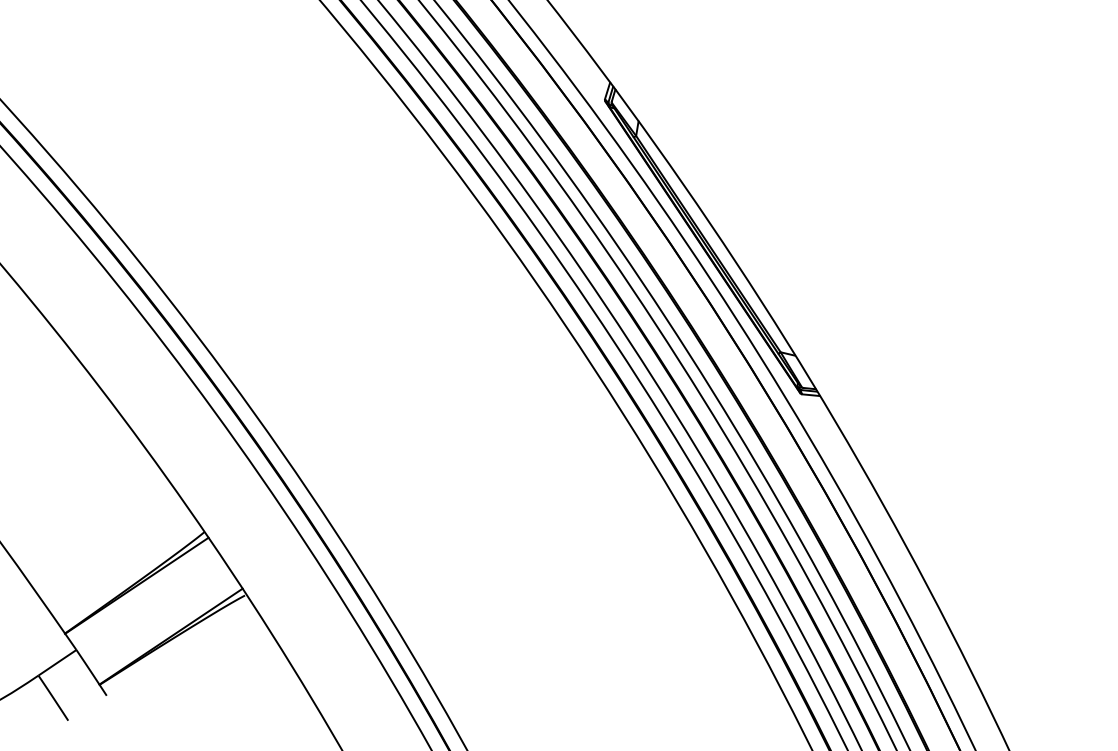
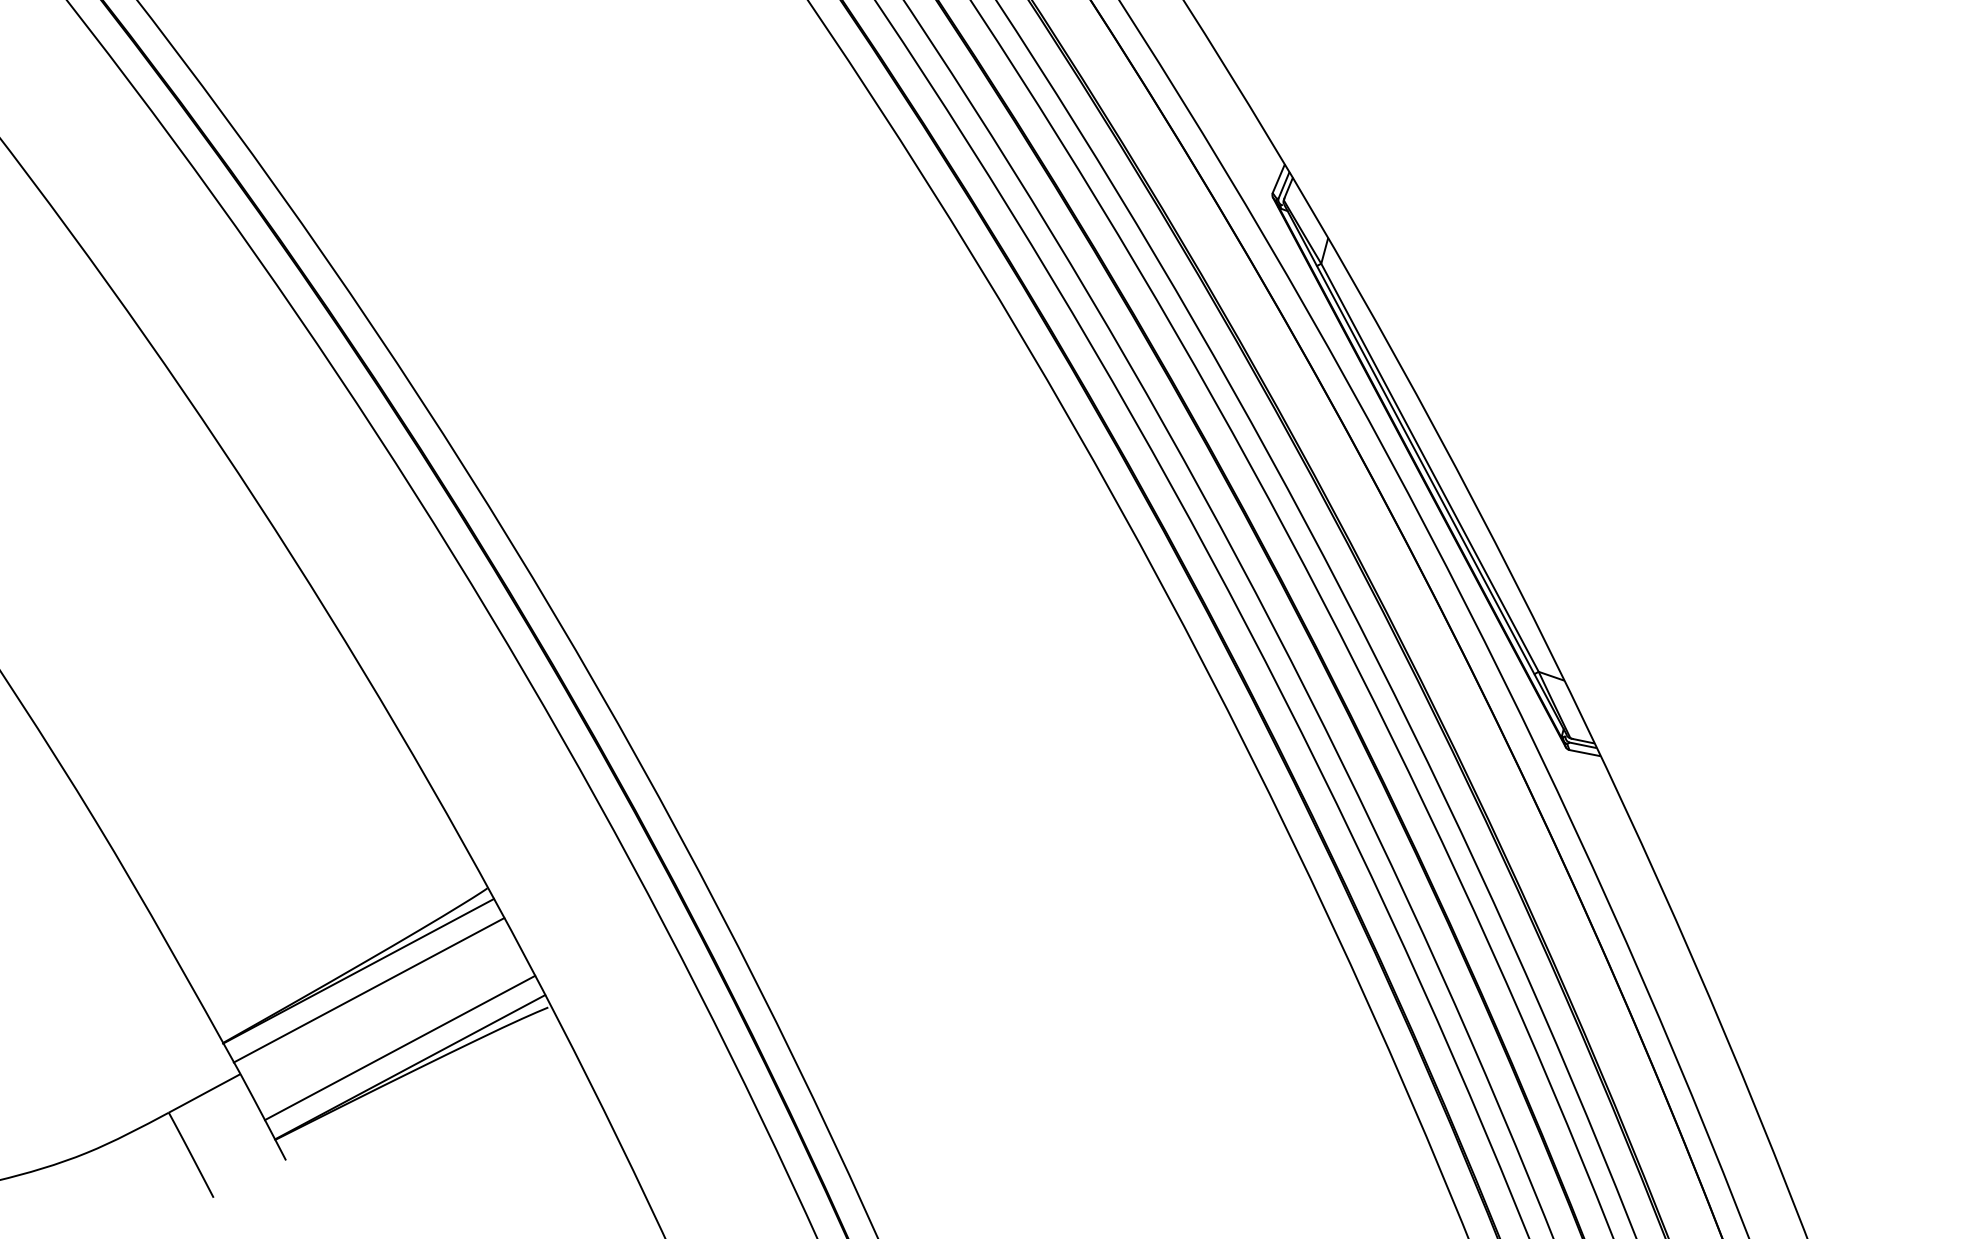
line: (143, 595) -> (368, 989), added
line: (163, 626) -> (398, 1047), added

